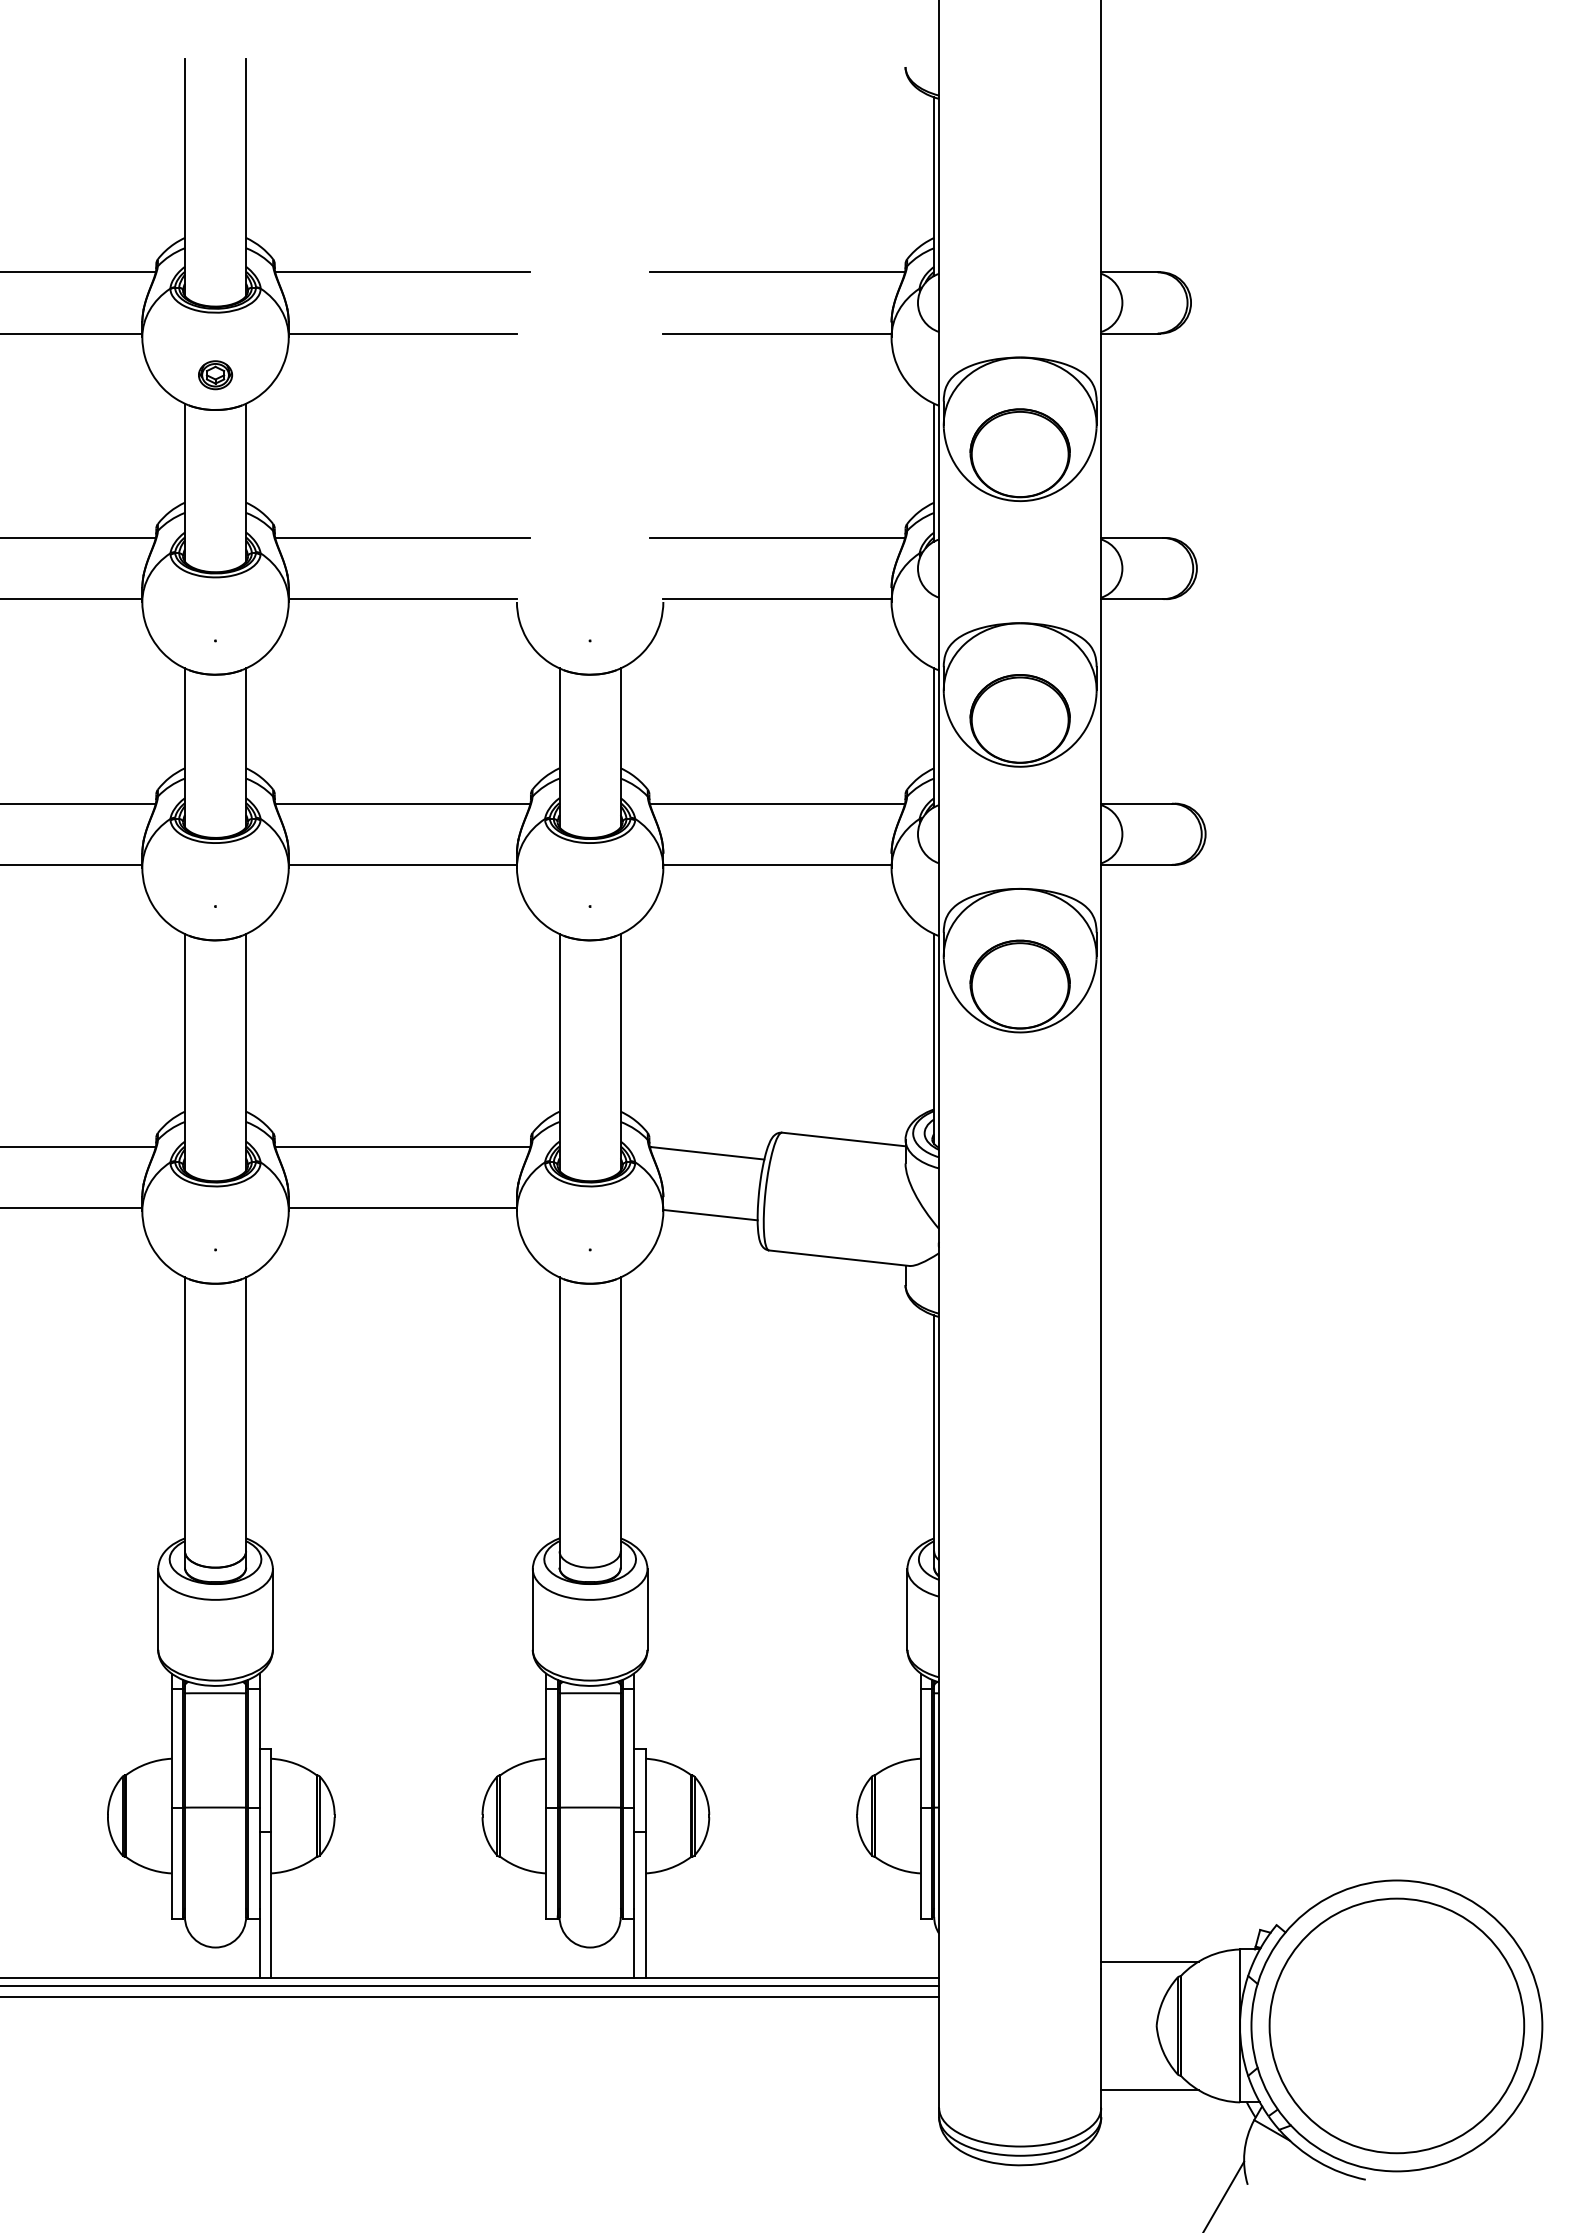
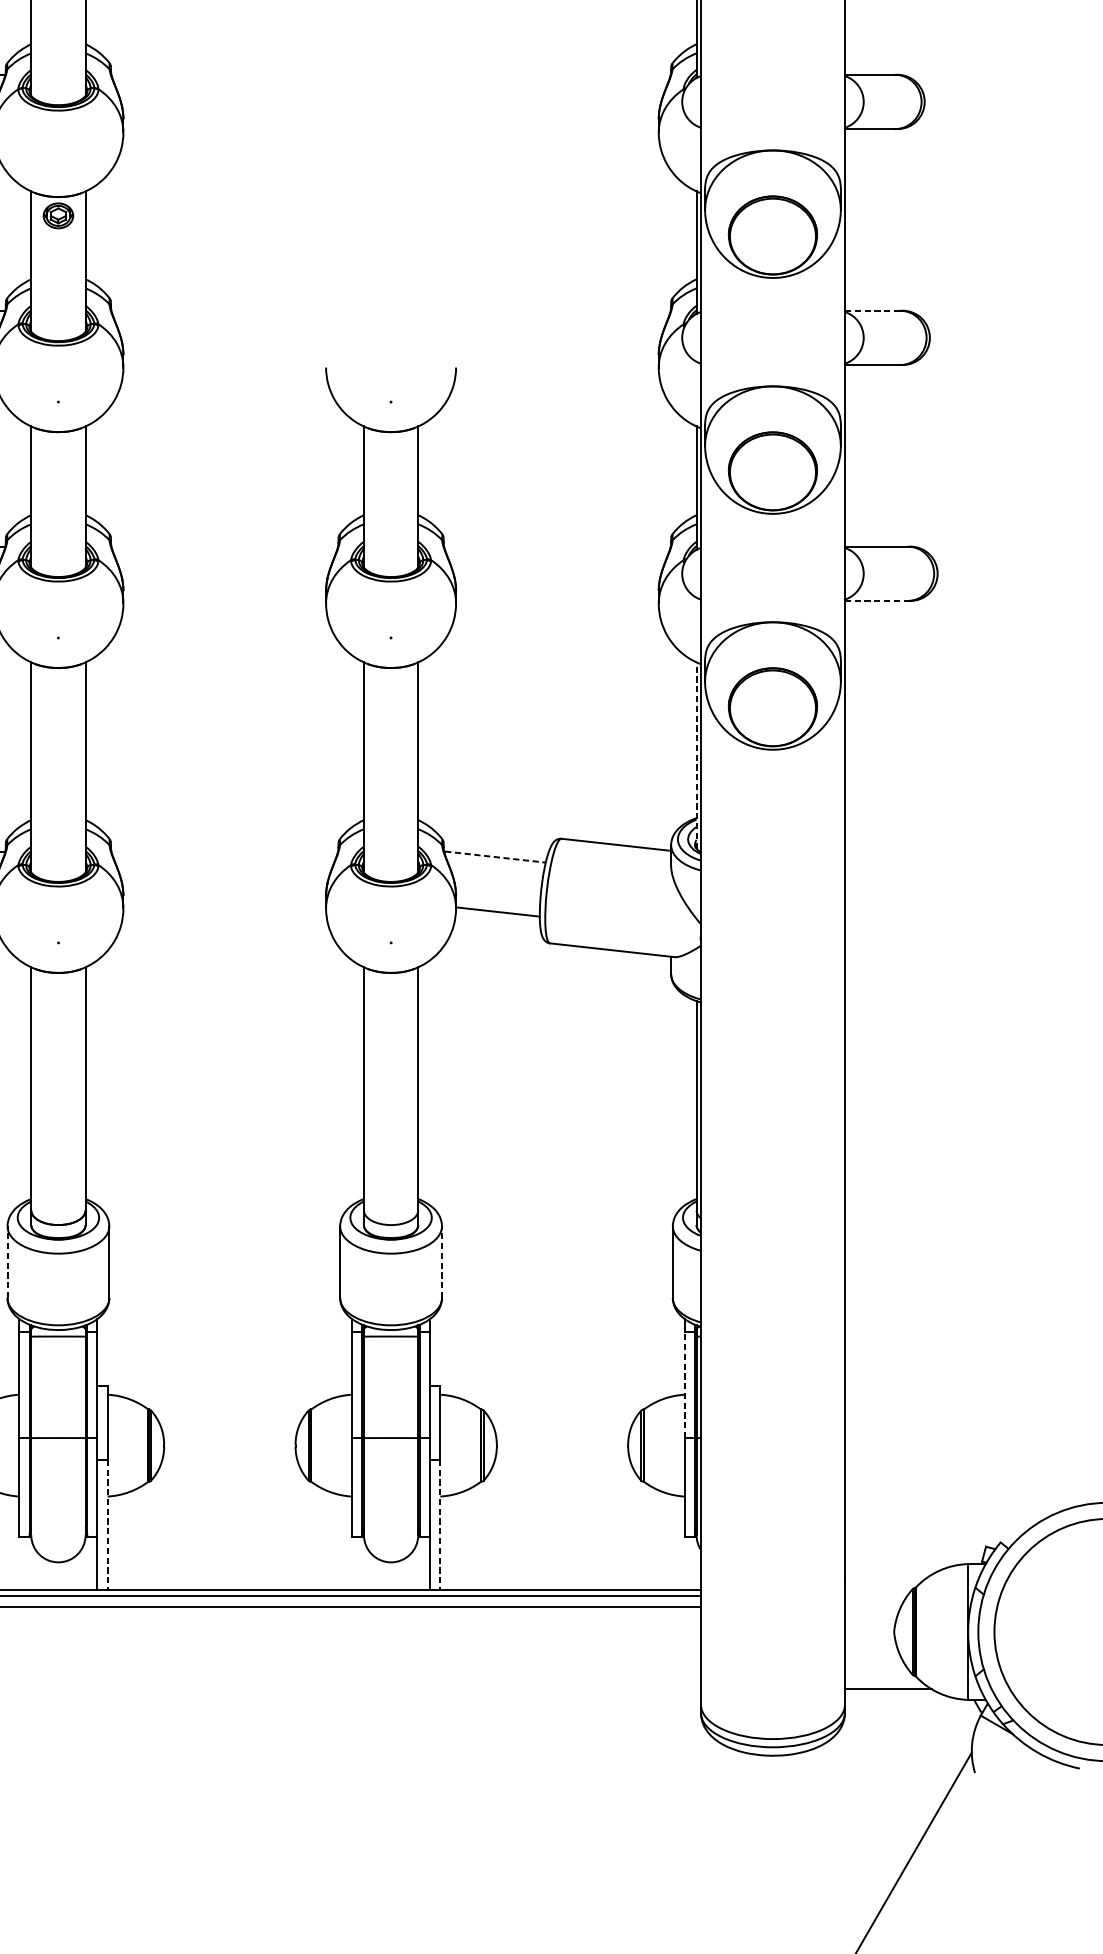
line: (402, 272) -> (224, 74), removed
line: (777, 272) -> (557, 74), removed
line: (402, 333) -> (224, 129), removed
line: (777, 333) -> (557, 129), removed
part: (215, 375) -> (58, 216), moved
line: (402, 538) -> (224, 311), removed
line: (777, 538) -> (557, 311), removed
line: (1131, 538) -> (871, 311), solid -> dashed
line: (402, 599) -> (224, 365), removed
line: (777, 599) -> (557, 365), removed
line: (402, 803) -> (224, 546), removed
line: (777, 803) -> (557, 546), removed
line: (402, 864) -> (224, 600), removed
line: (777, 864) -> (557, 600), removed
line: (1137, 864) -> (877, 600), solid -> dashed
line: (934, 1039) -> (696, 756), solid -> dashed
line: (402, 1147) -> (224, 851), removed
line: (707, 1153) -> (495, 857), solid -> dashed
line: (402, 1208) -> (224, 906), removed
line: (158, 1609) -> (7, 1262), solid -> dashed
line: (647, 1609) -> (442, 1262), solid -> dashed
line: (920, 1747) -> (684, 1384), solid -> dashed
line: (270, 1905) -> (107, 1525), solid -> dashed
line: (645, 1905) -> (440, 1525), solid -> dashed
line: (1149, 1961) -> (887, 1574), removed

